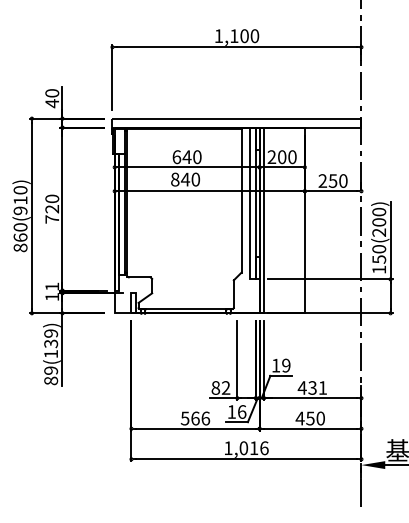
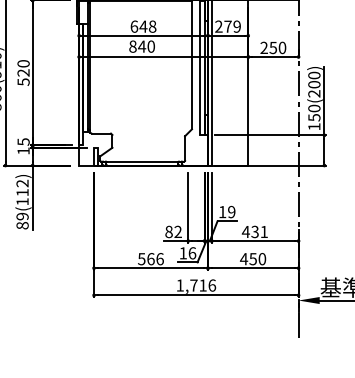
text: (197, 156) -> (152, 26), 640 -> 648
text: (287, 157) -> (232, 26), 200 -> 279
text: (52, 219) -> (23, 82), 720 -> 520
text: (52, 286) -> (23, 141), 11 -> 15
text: (51, 338) -> (22, 187), 89(139) -> 89(112)
text: (243, 448) -> (193, 285), 1,016 -> 1,716

